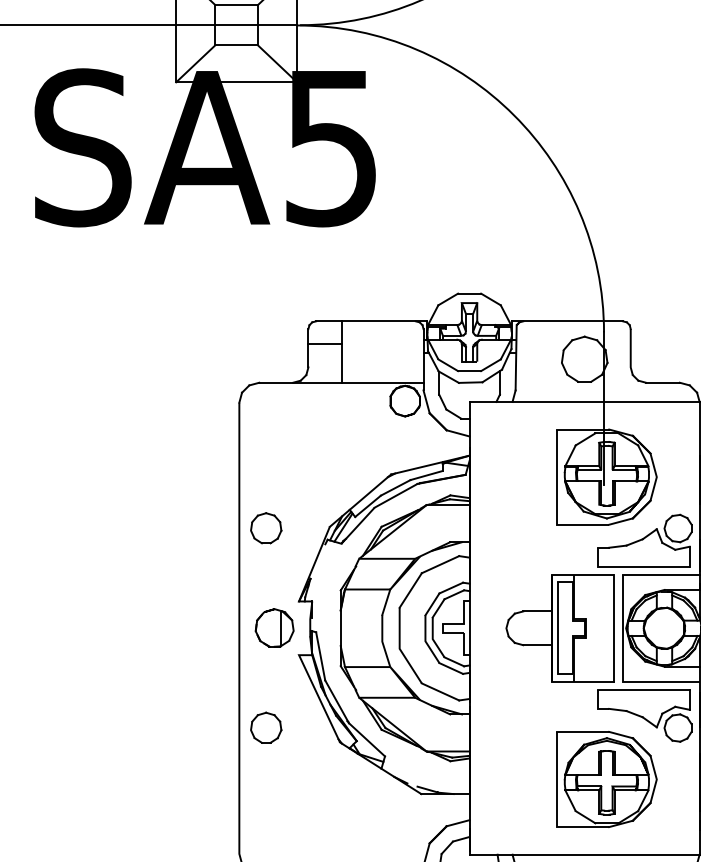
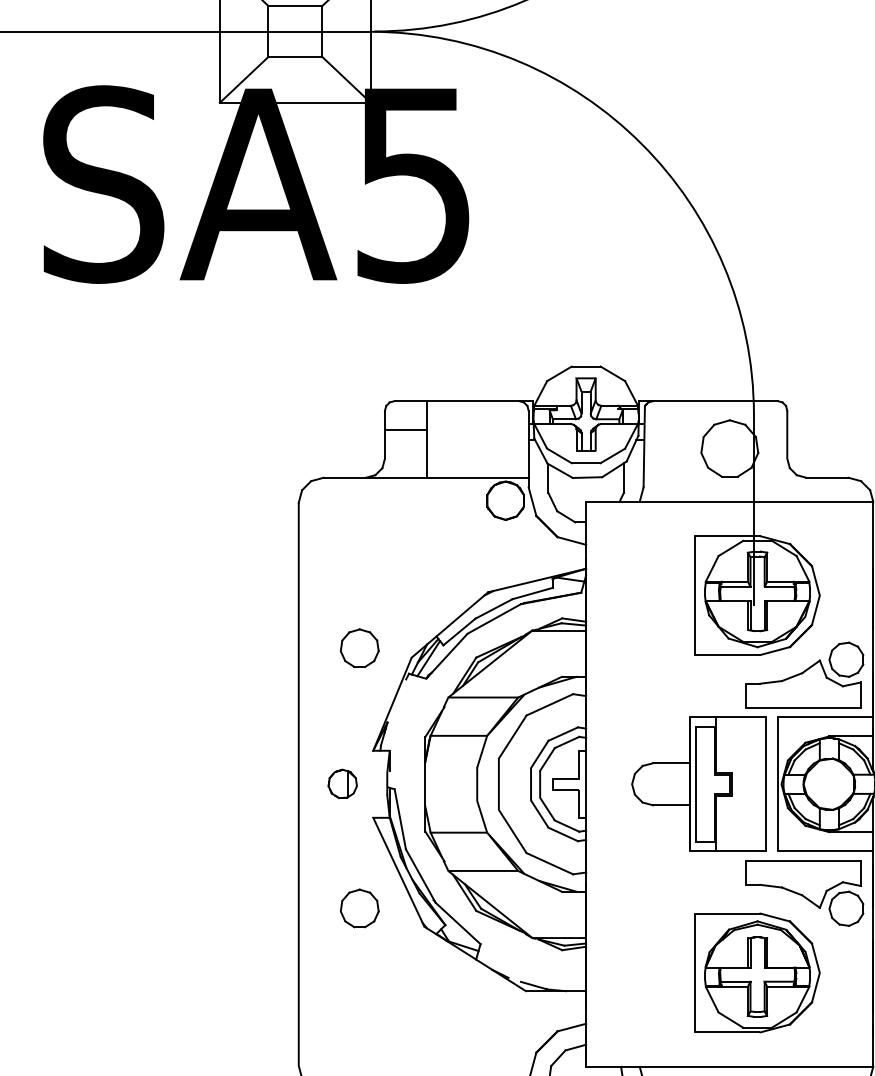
part: (266, 528) -> (360, 648), moved
part: (274, 627) -> (342, 783), size x0.6
part: (266, 727) -> (360, 908), moved

